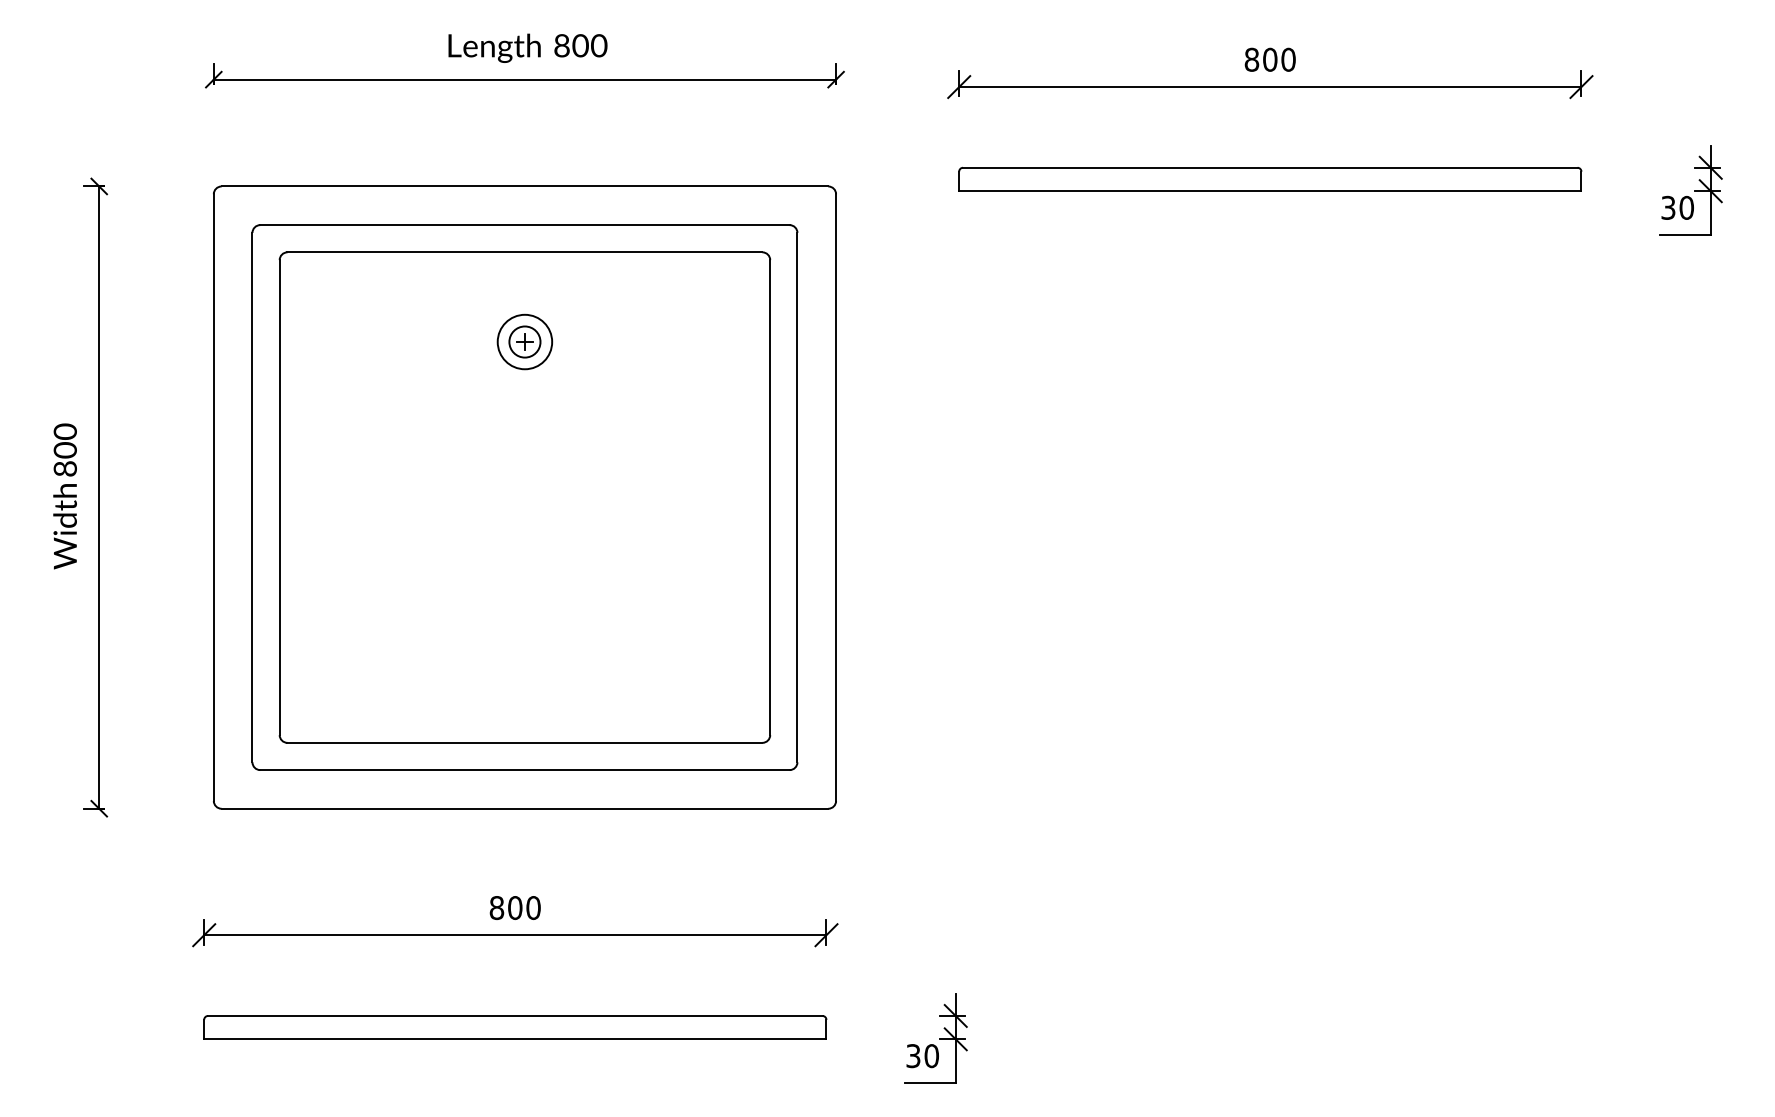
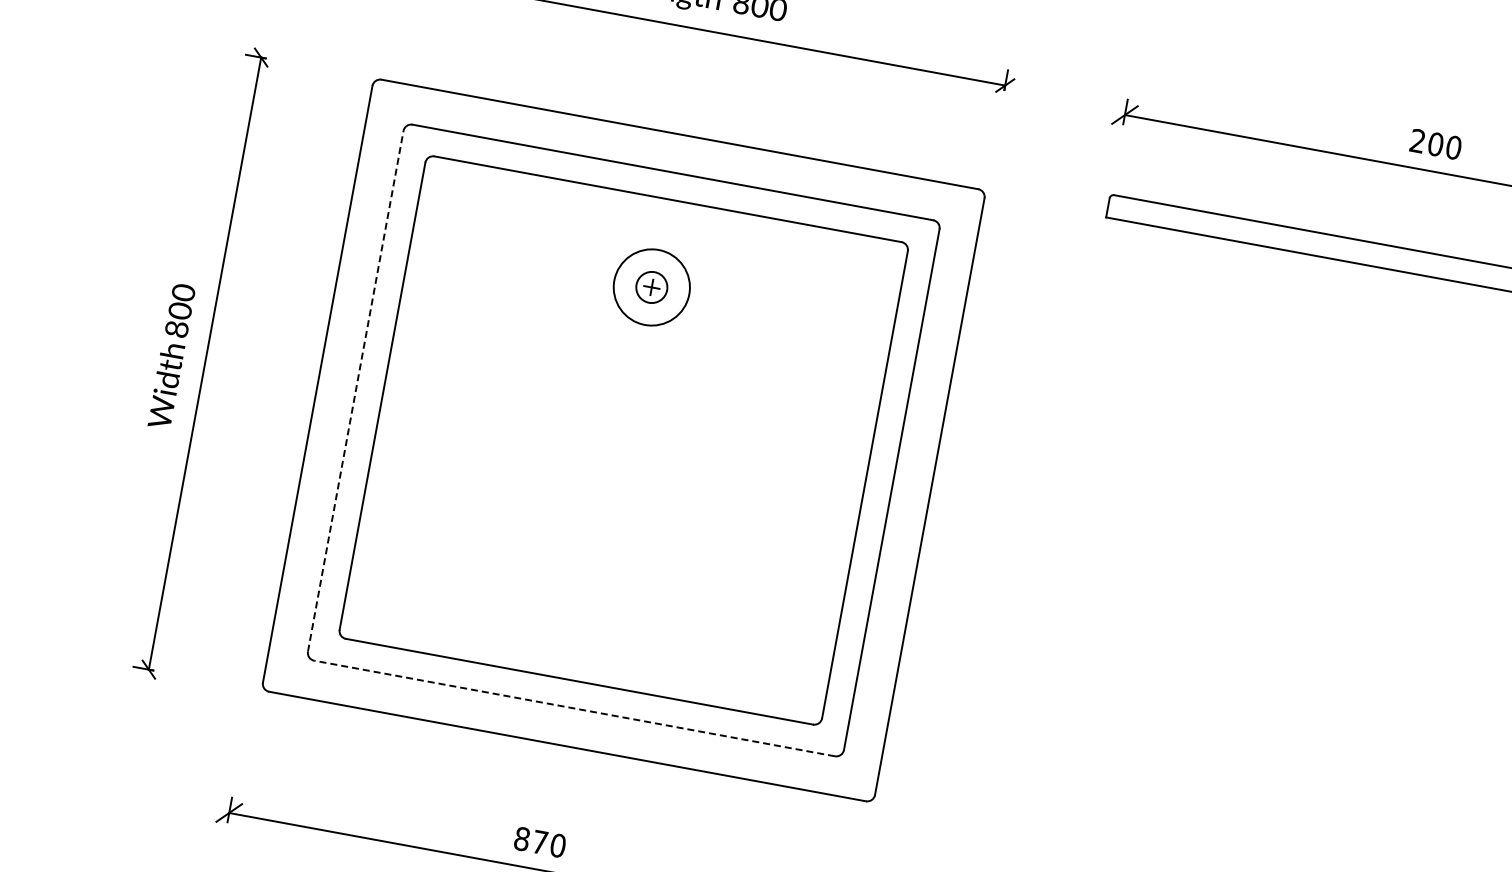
text: (1251, 59) -> (1417, 140), 800 -> 200
circle: (524, 341) -> (651, 286), size x1.4
line: (252, 497) -> (355, 391), solid -> dashed
line: (524, 770) -> (574, 708), solid -> dashed
text: (515, 908) -> (540, 842), 800 -> 870

